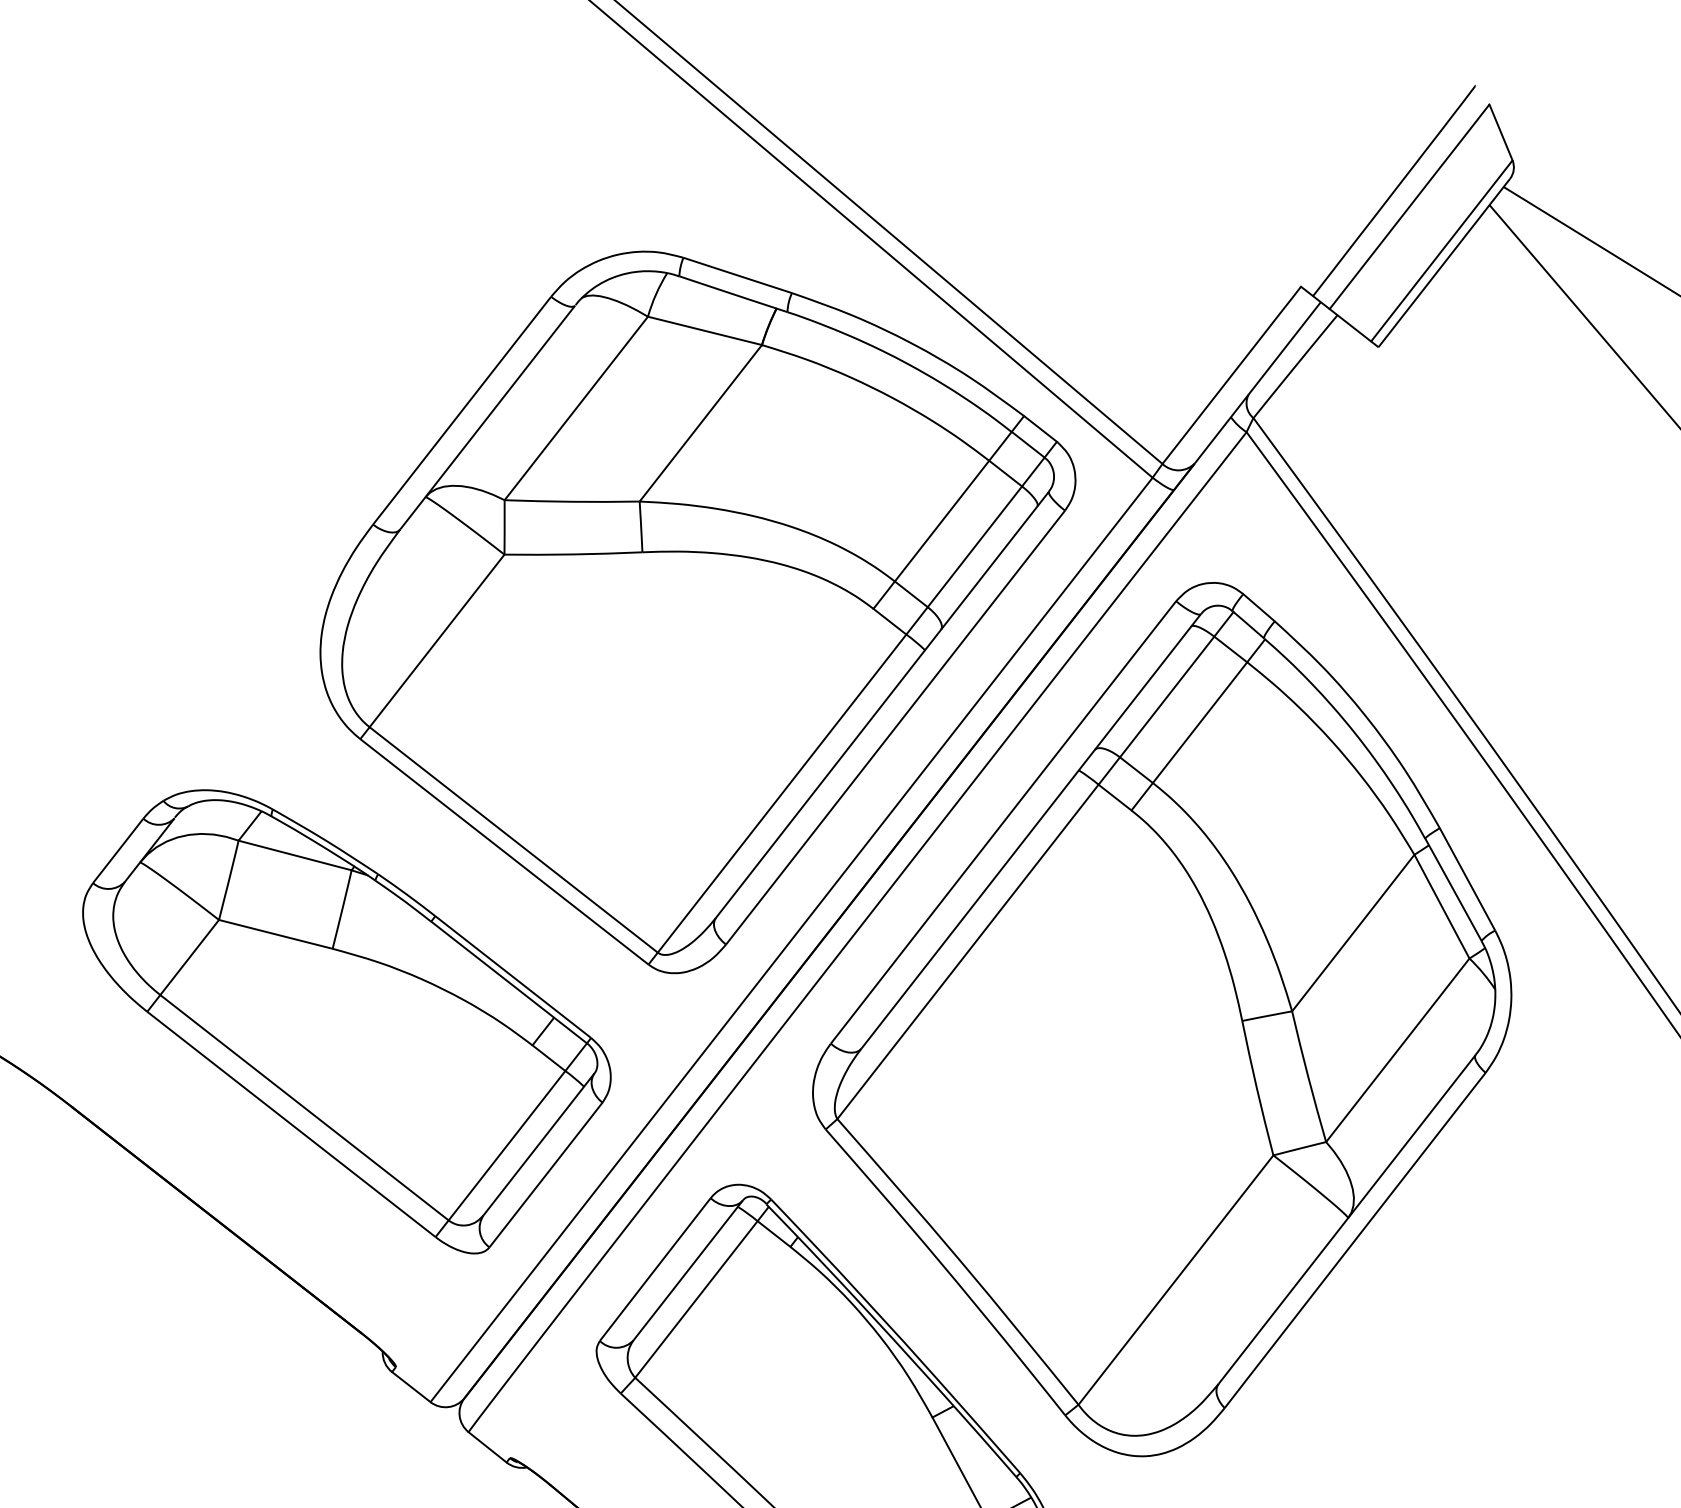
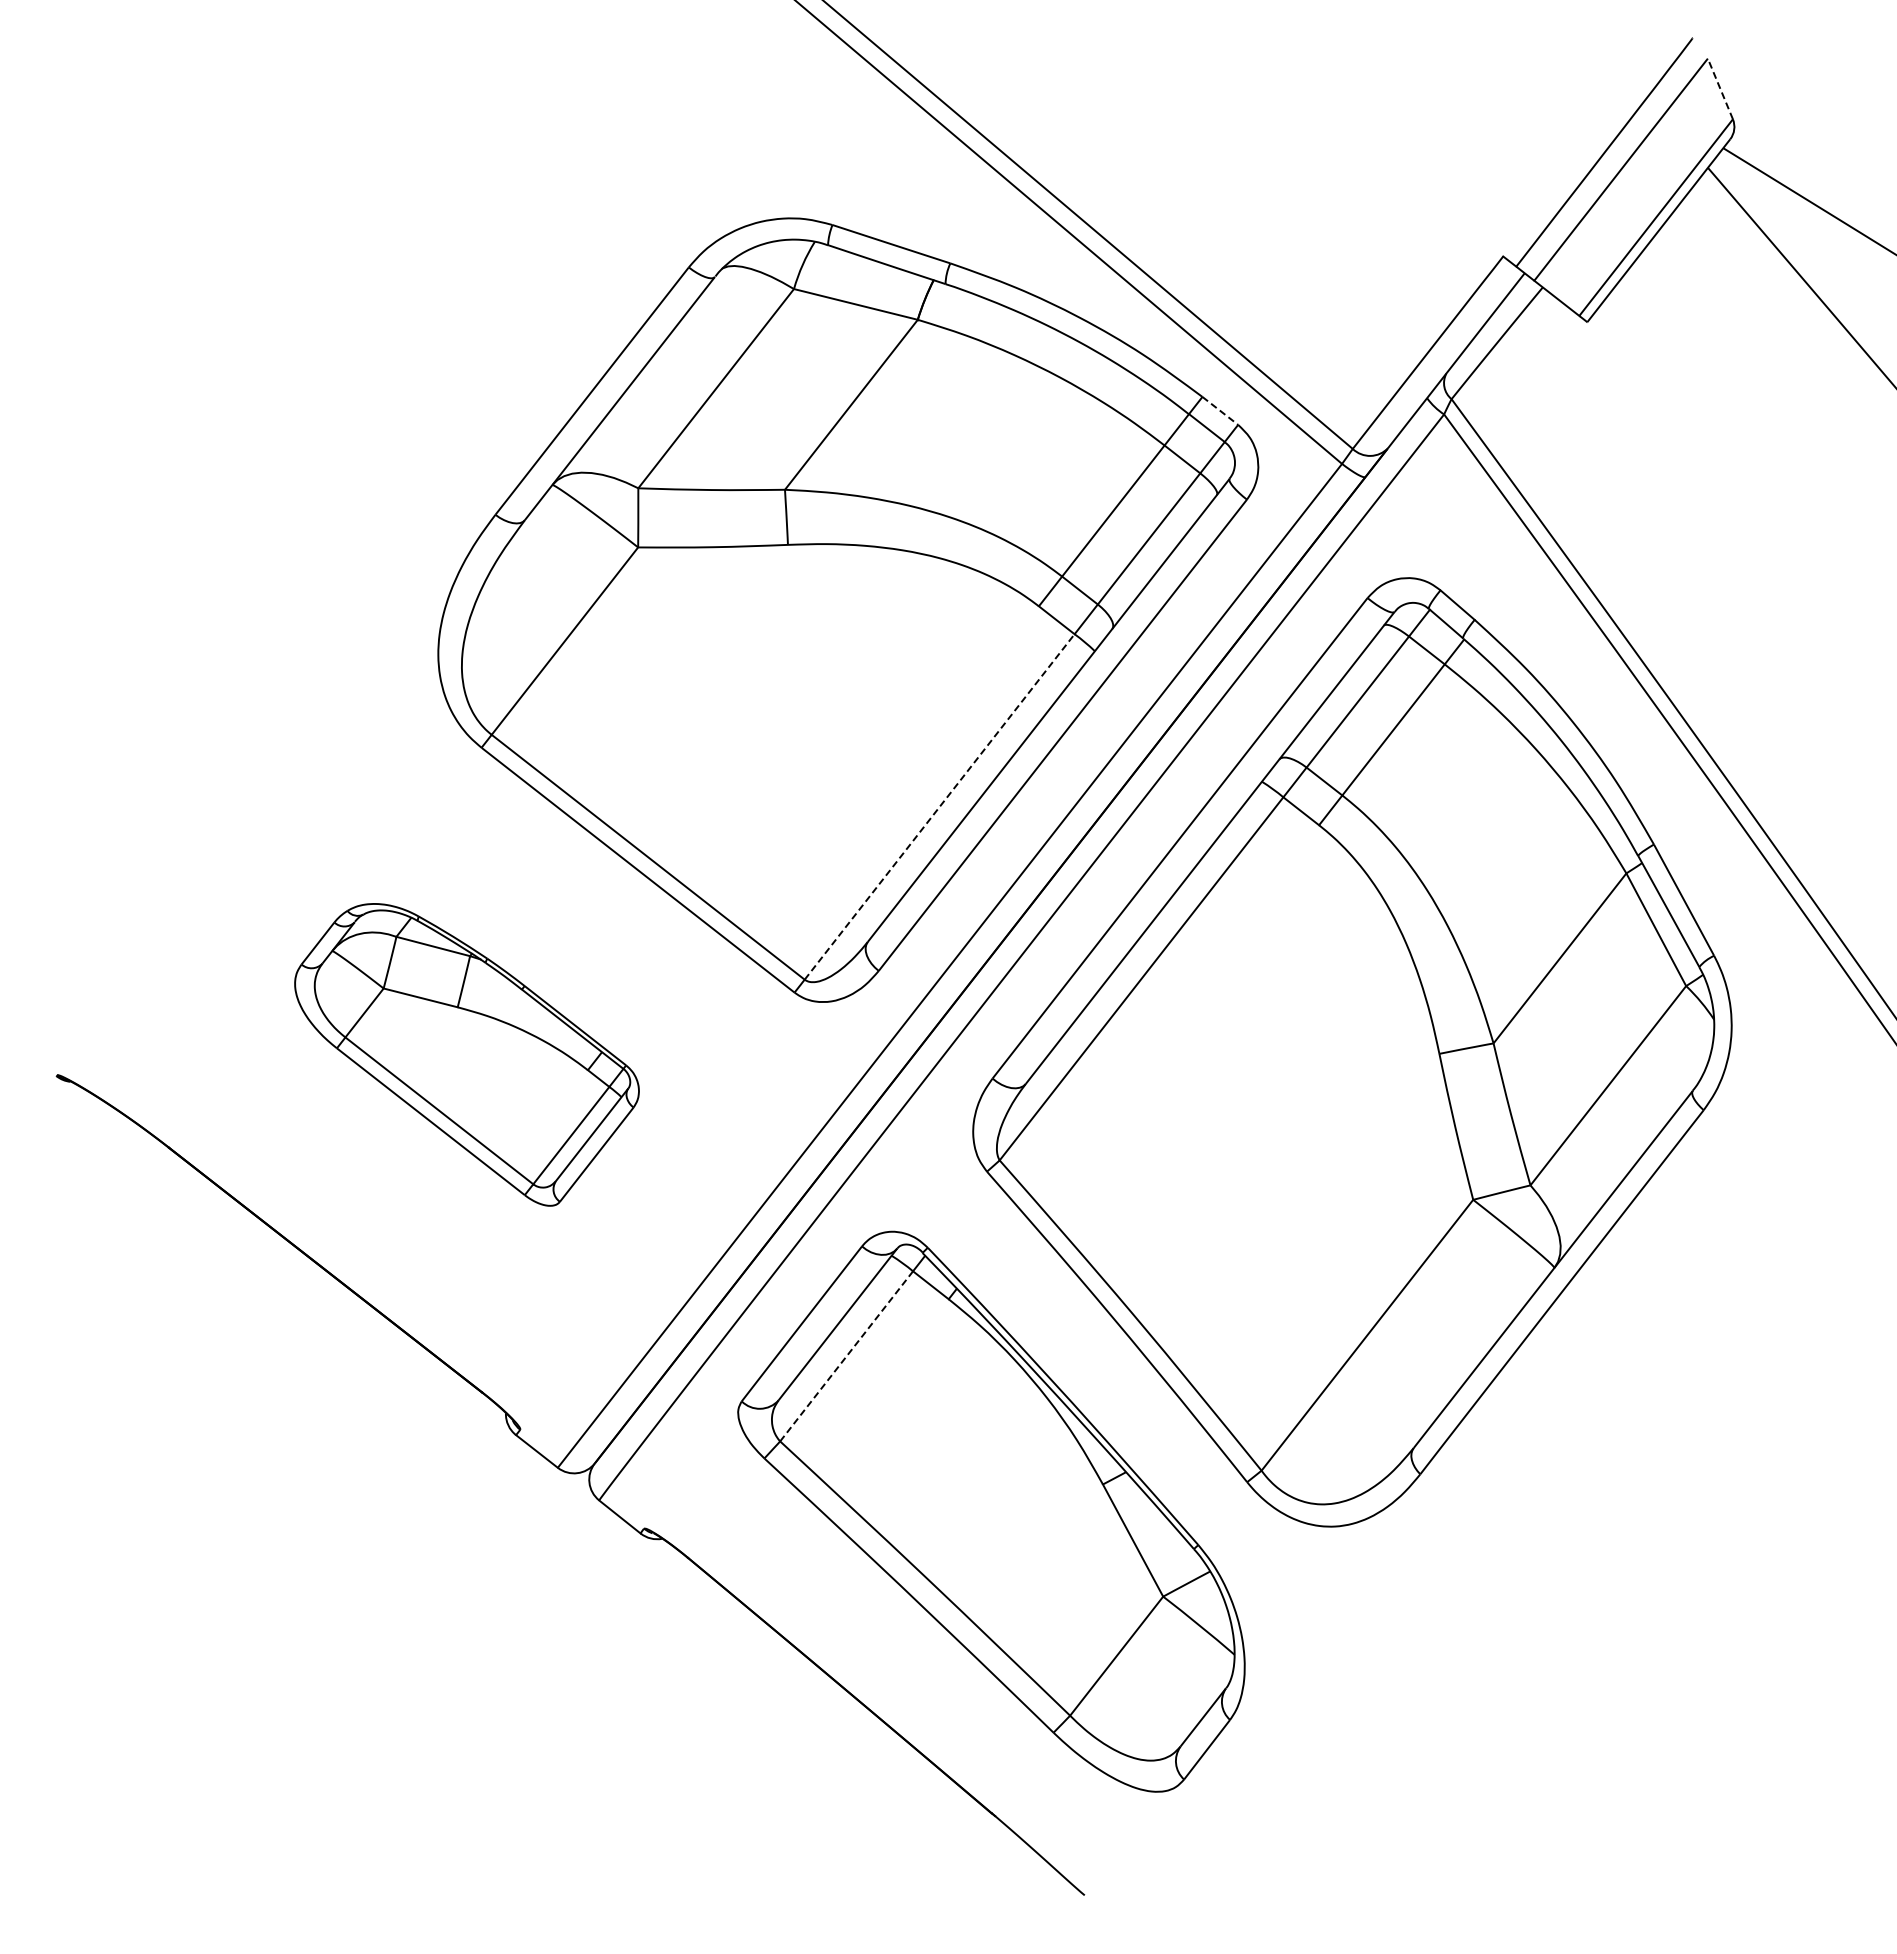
line: (1501, 132) -> (1720, 88), solid -> dashed
line: (1040, 428) -> (1220, 410), solid -> dashed
line: (781, 793) -> (939, 806), solid -> dashed
part: (346, 1021) -> (466, 1054), size x0.6
line: (696, 1299) -> (846, 1356), solid -> dashed

